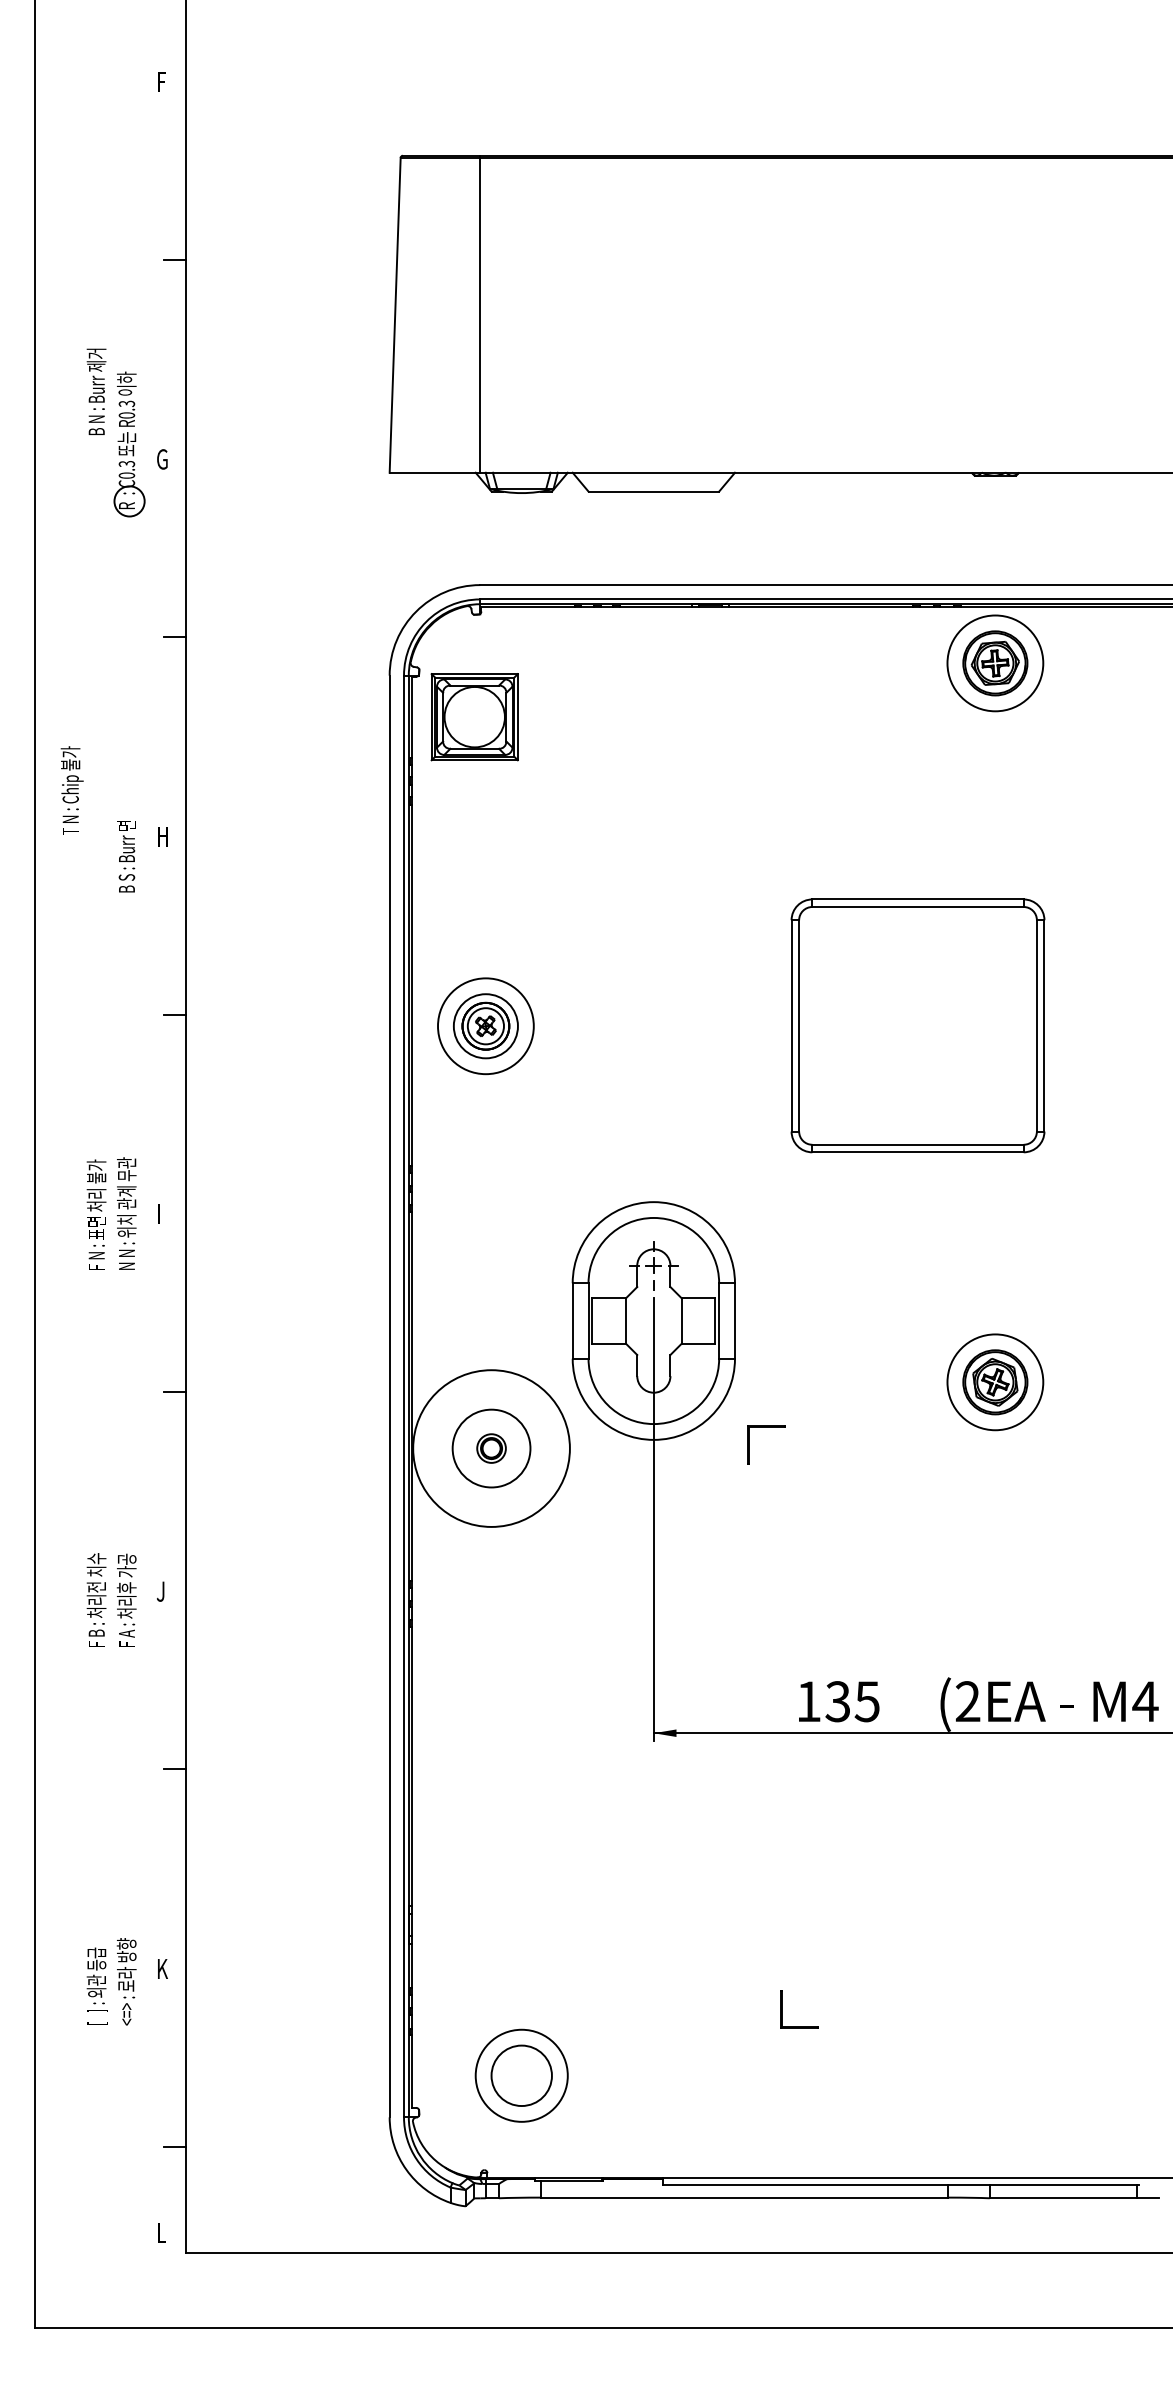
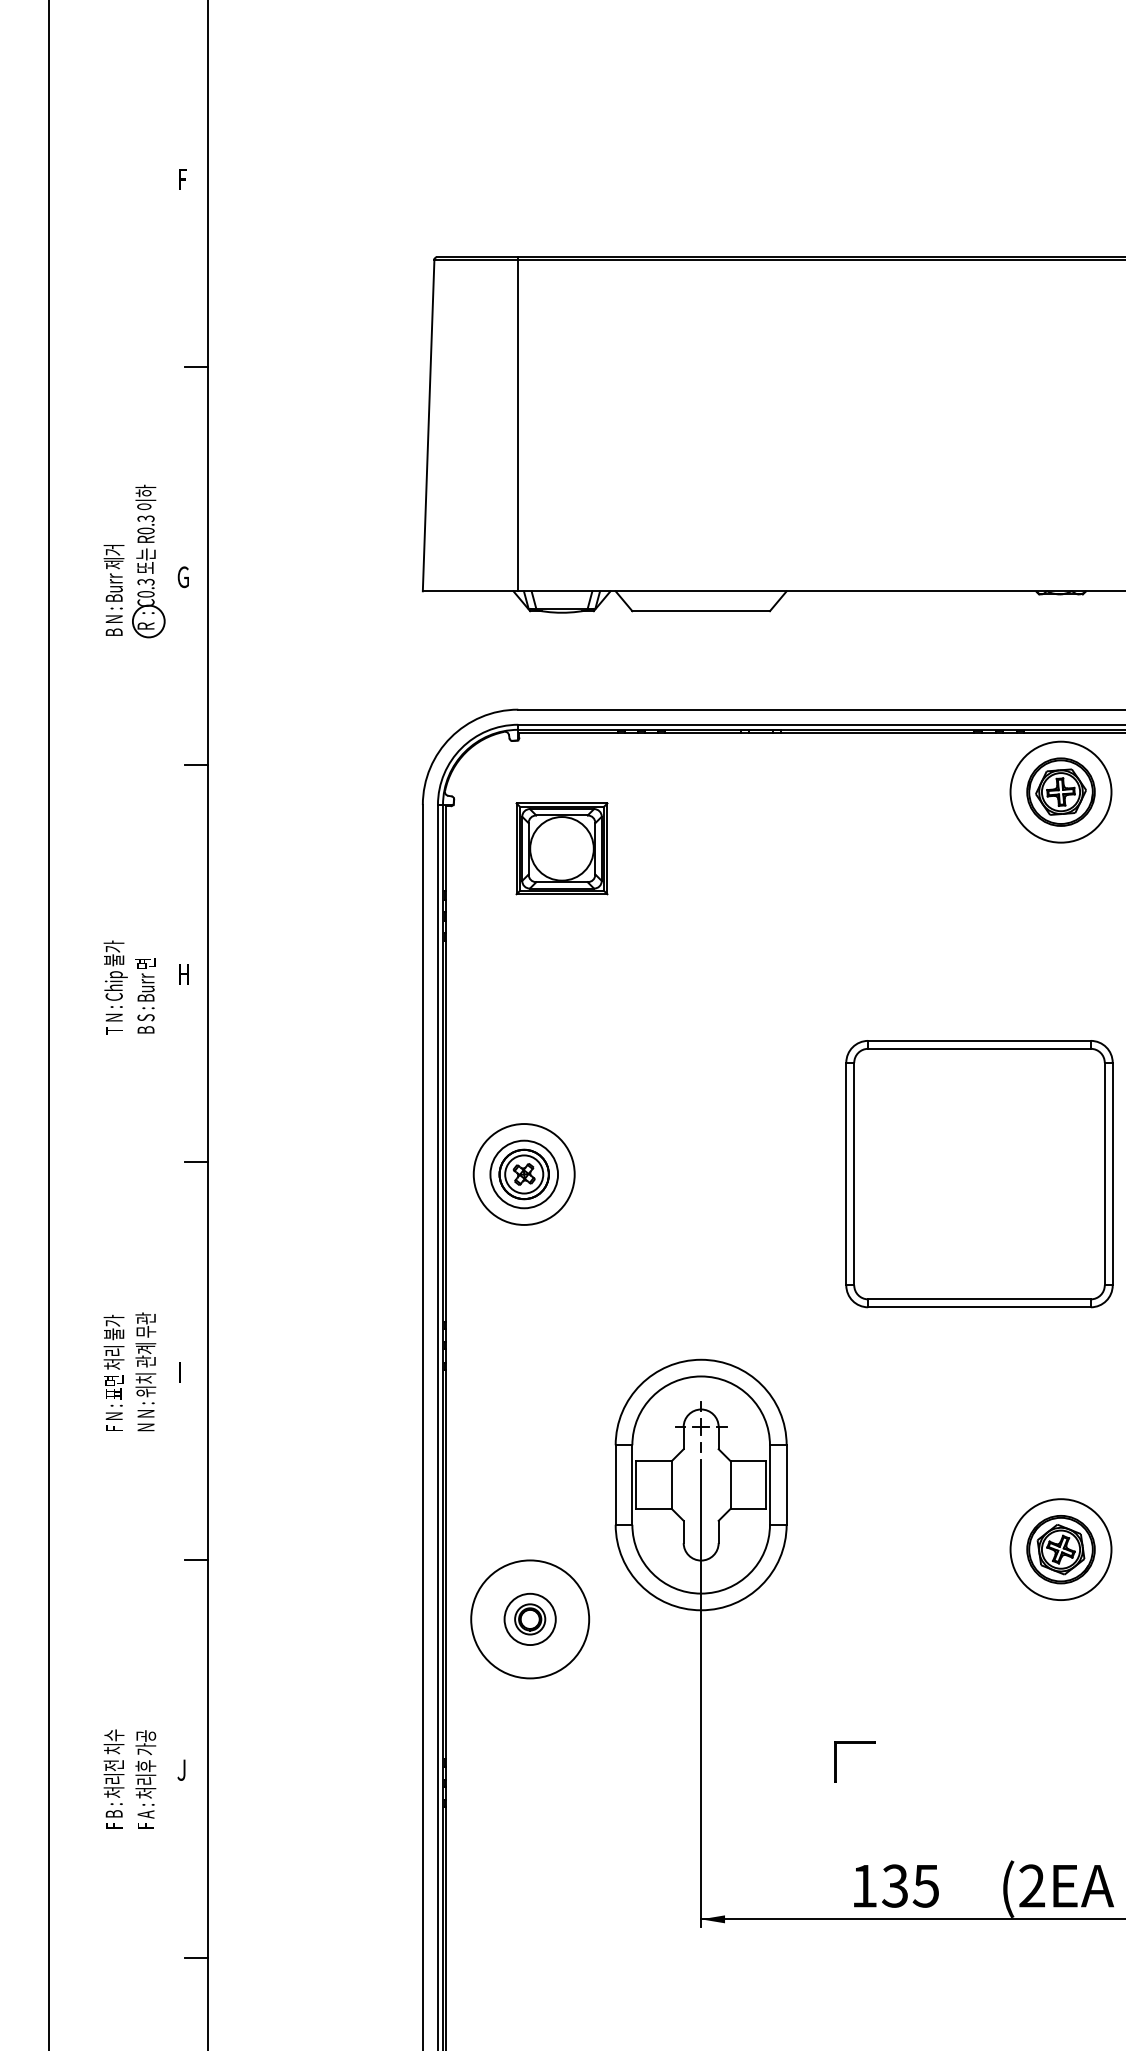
text: (96, 391) -> (113, 589), moved
part: (474, 717) -> (561, 849), moved
text: (71, 790) -> (115, 987), moved
part: (766, 1427) -> (854, 1743), moved
circle: (491, 1448) -> (530, 1619), size x0.62
circle: (491, 1448) -> (530, 1619), size x0.71

